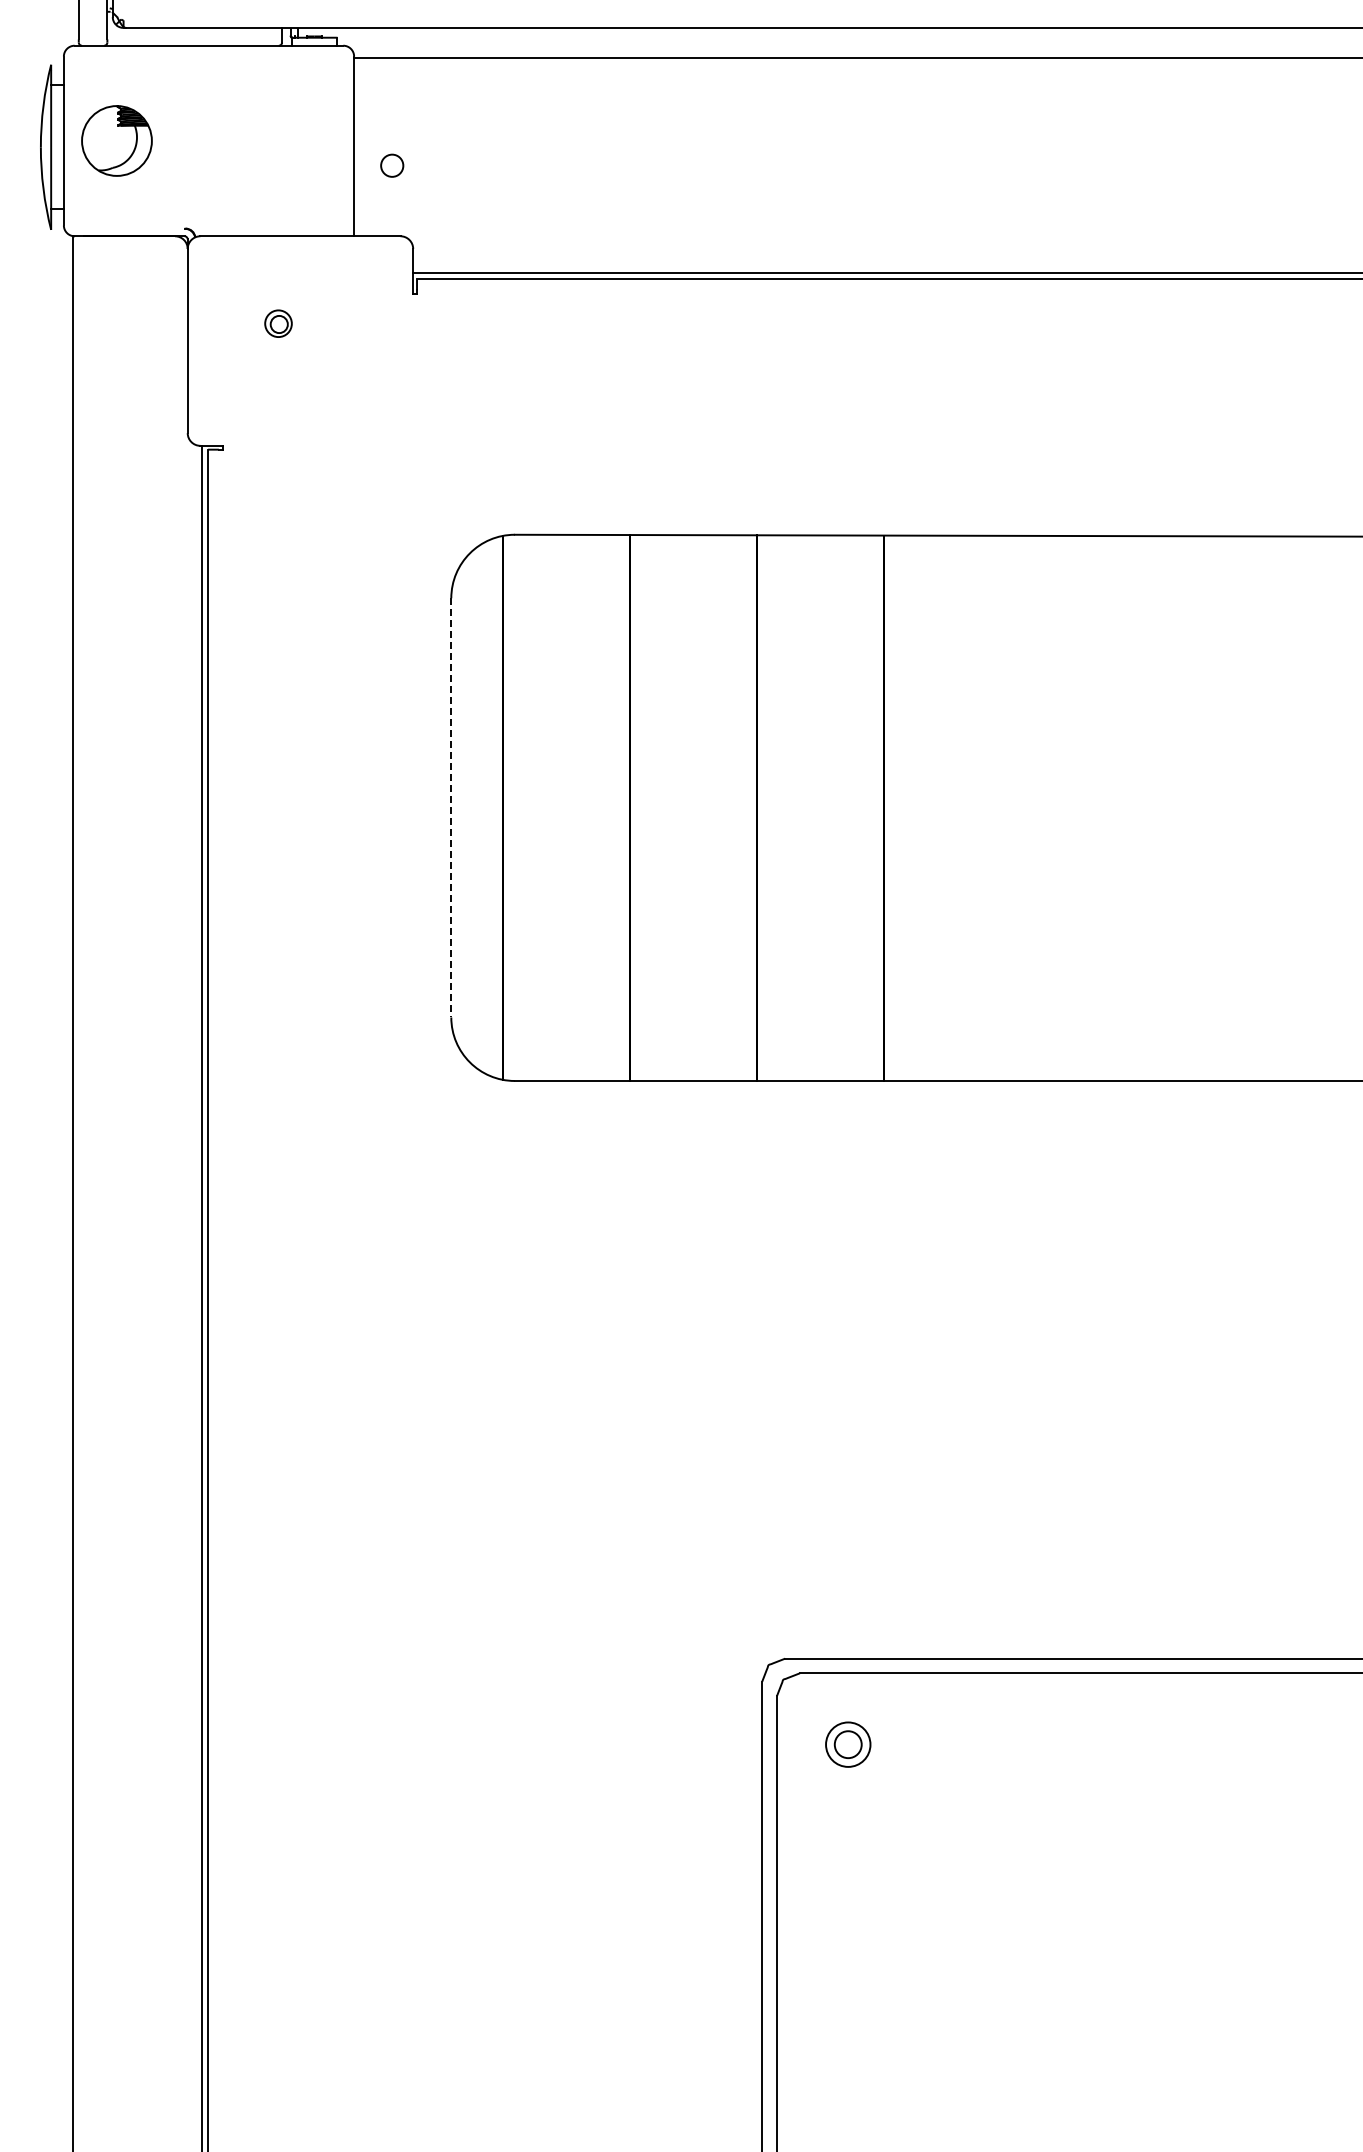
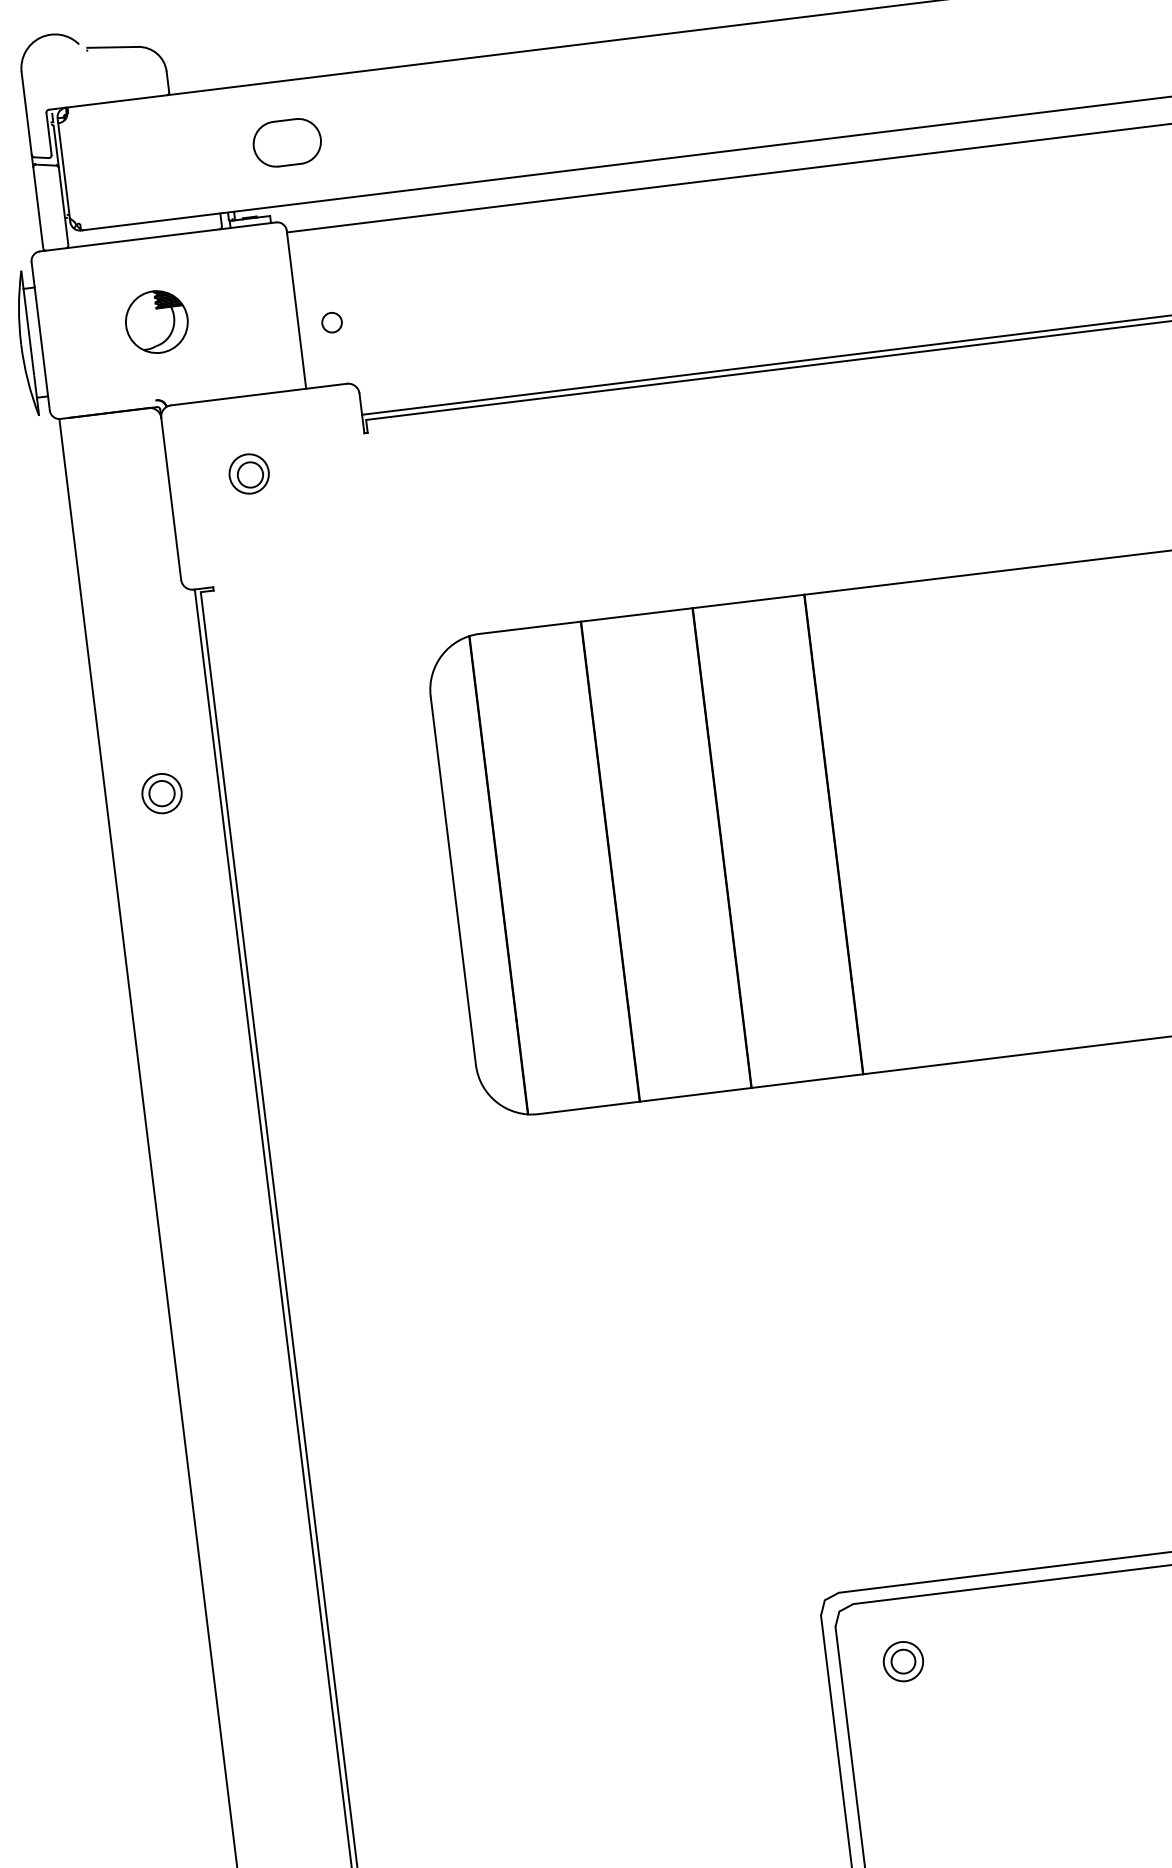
part: (116, 140) -> (156, 321), moved
part: (278, 323) -> (249, 473), size x1.67
part: (136, 669) -> (161, 793), added
line: (451, 807) -> (453, 880), dashed -> solid

